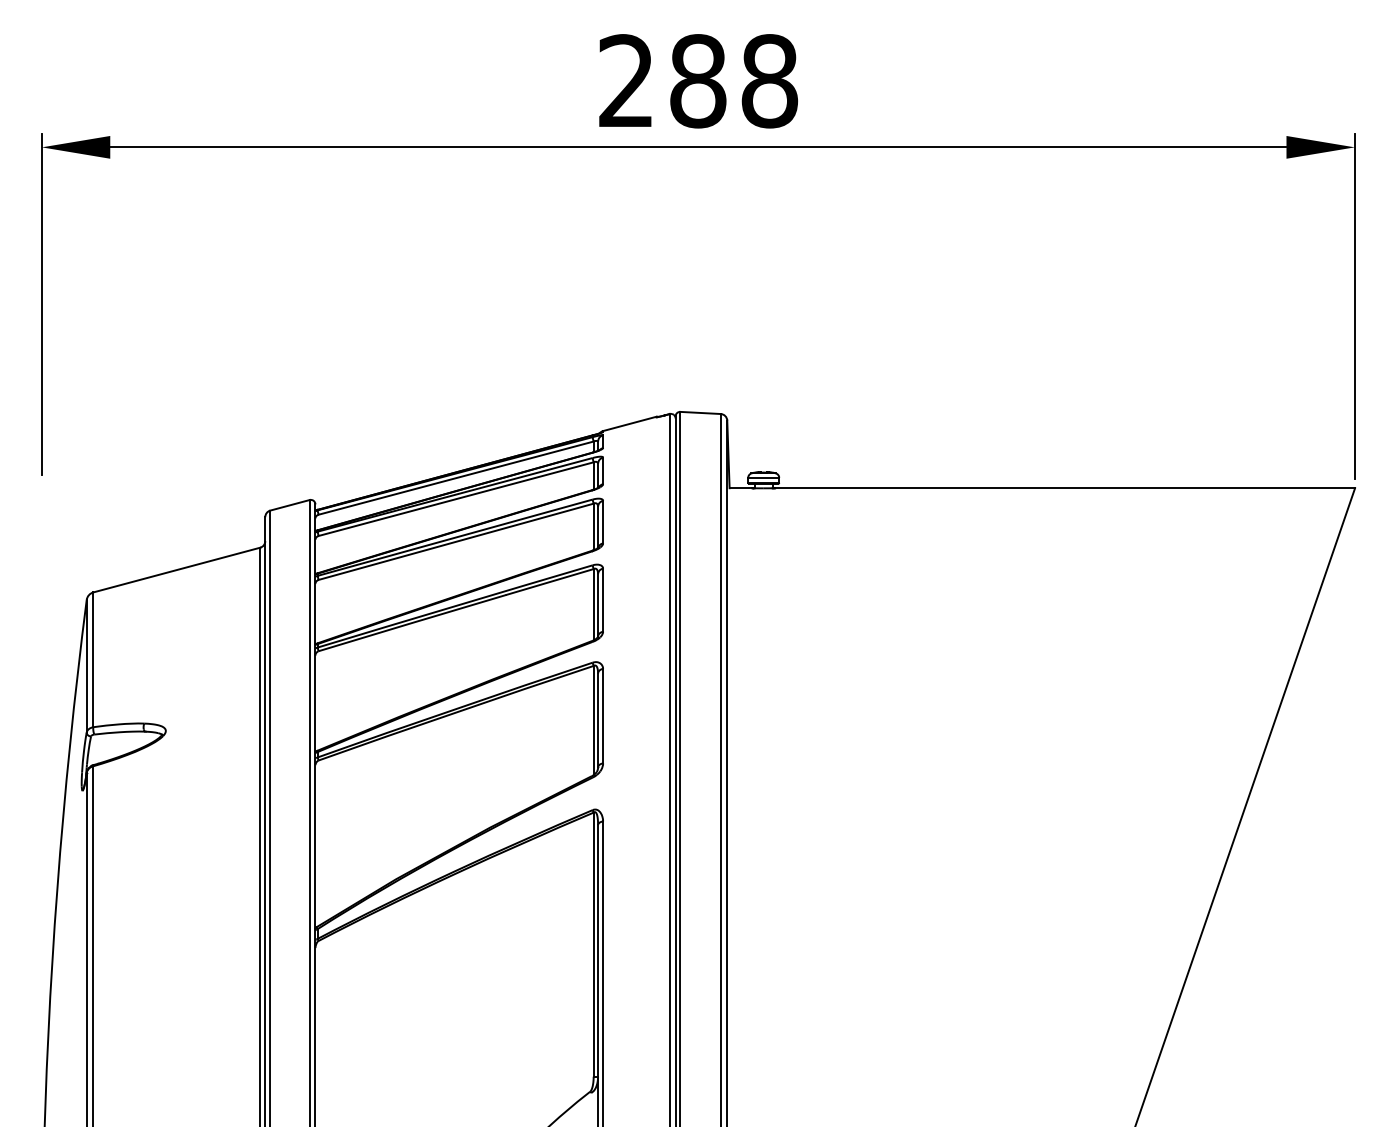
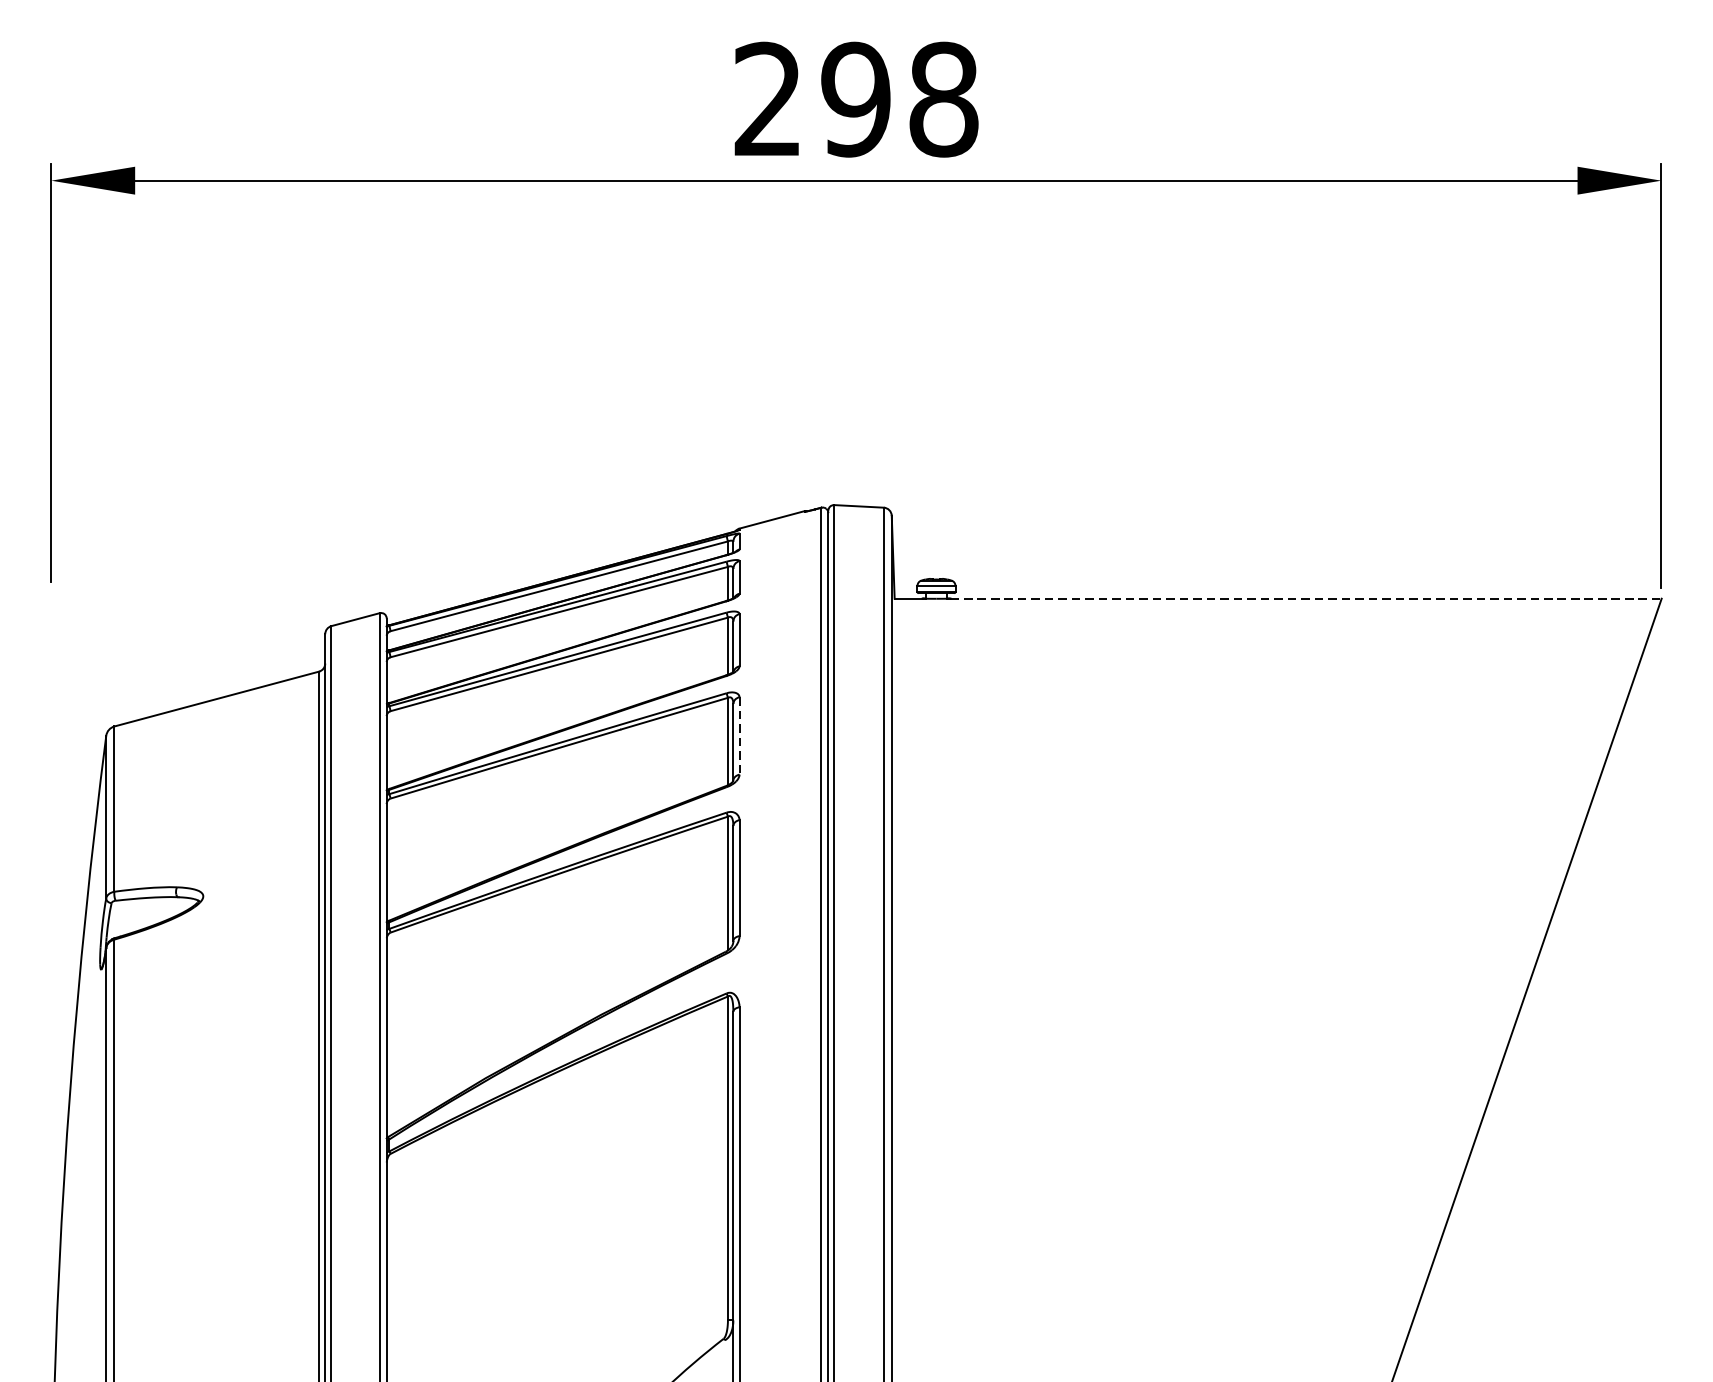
text: (697, 81) -> (855, 99), 288 -> 298
line: (1064, 488) -> (1305, 599), solid -> dashed
line: (603, 600) -> (740, 736), solid -> dashed

